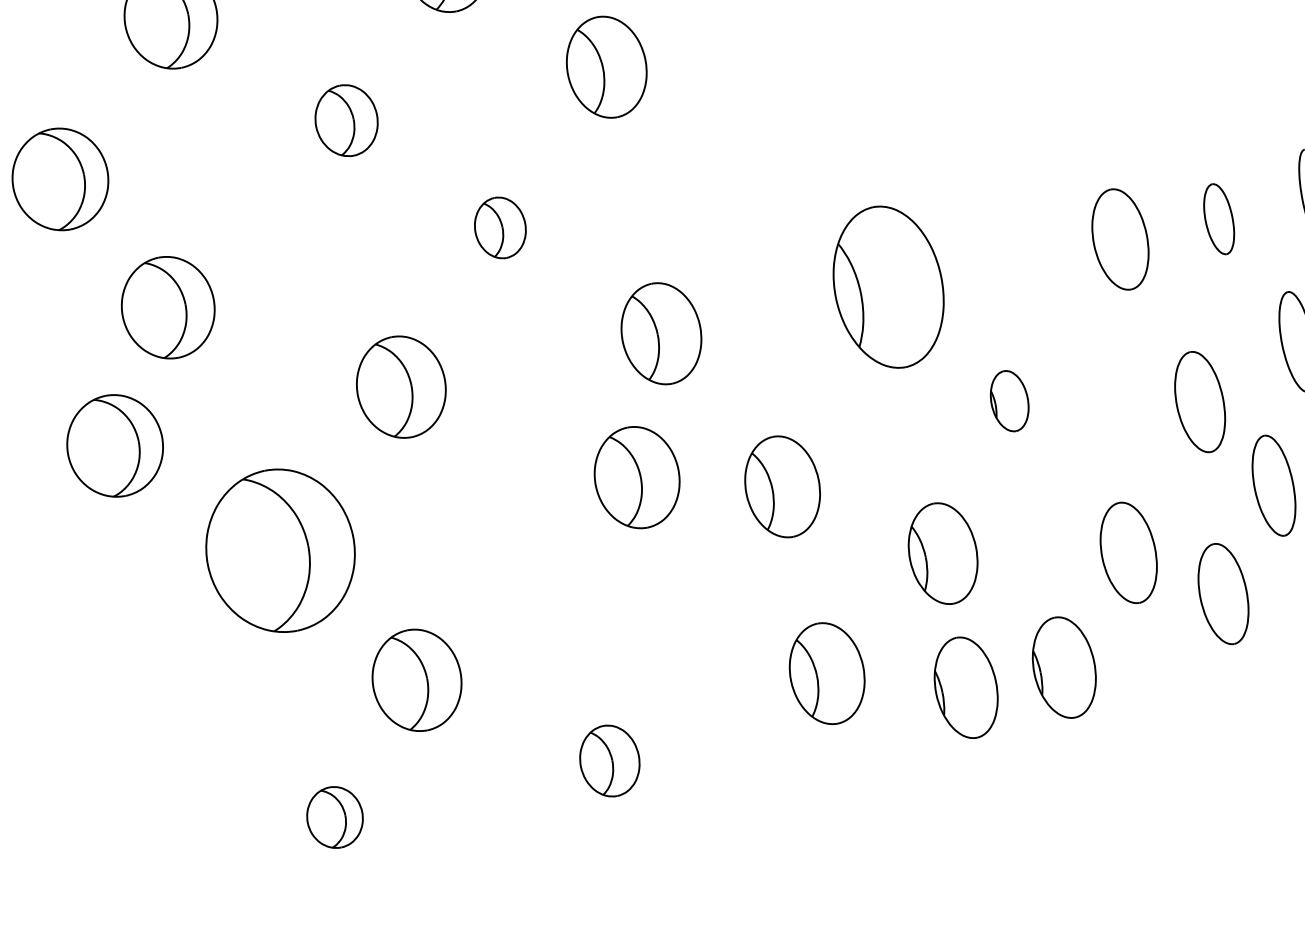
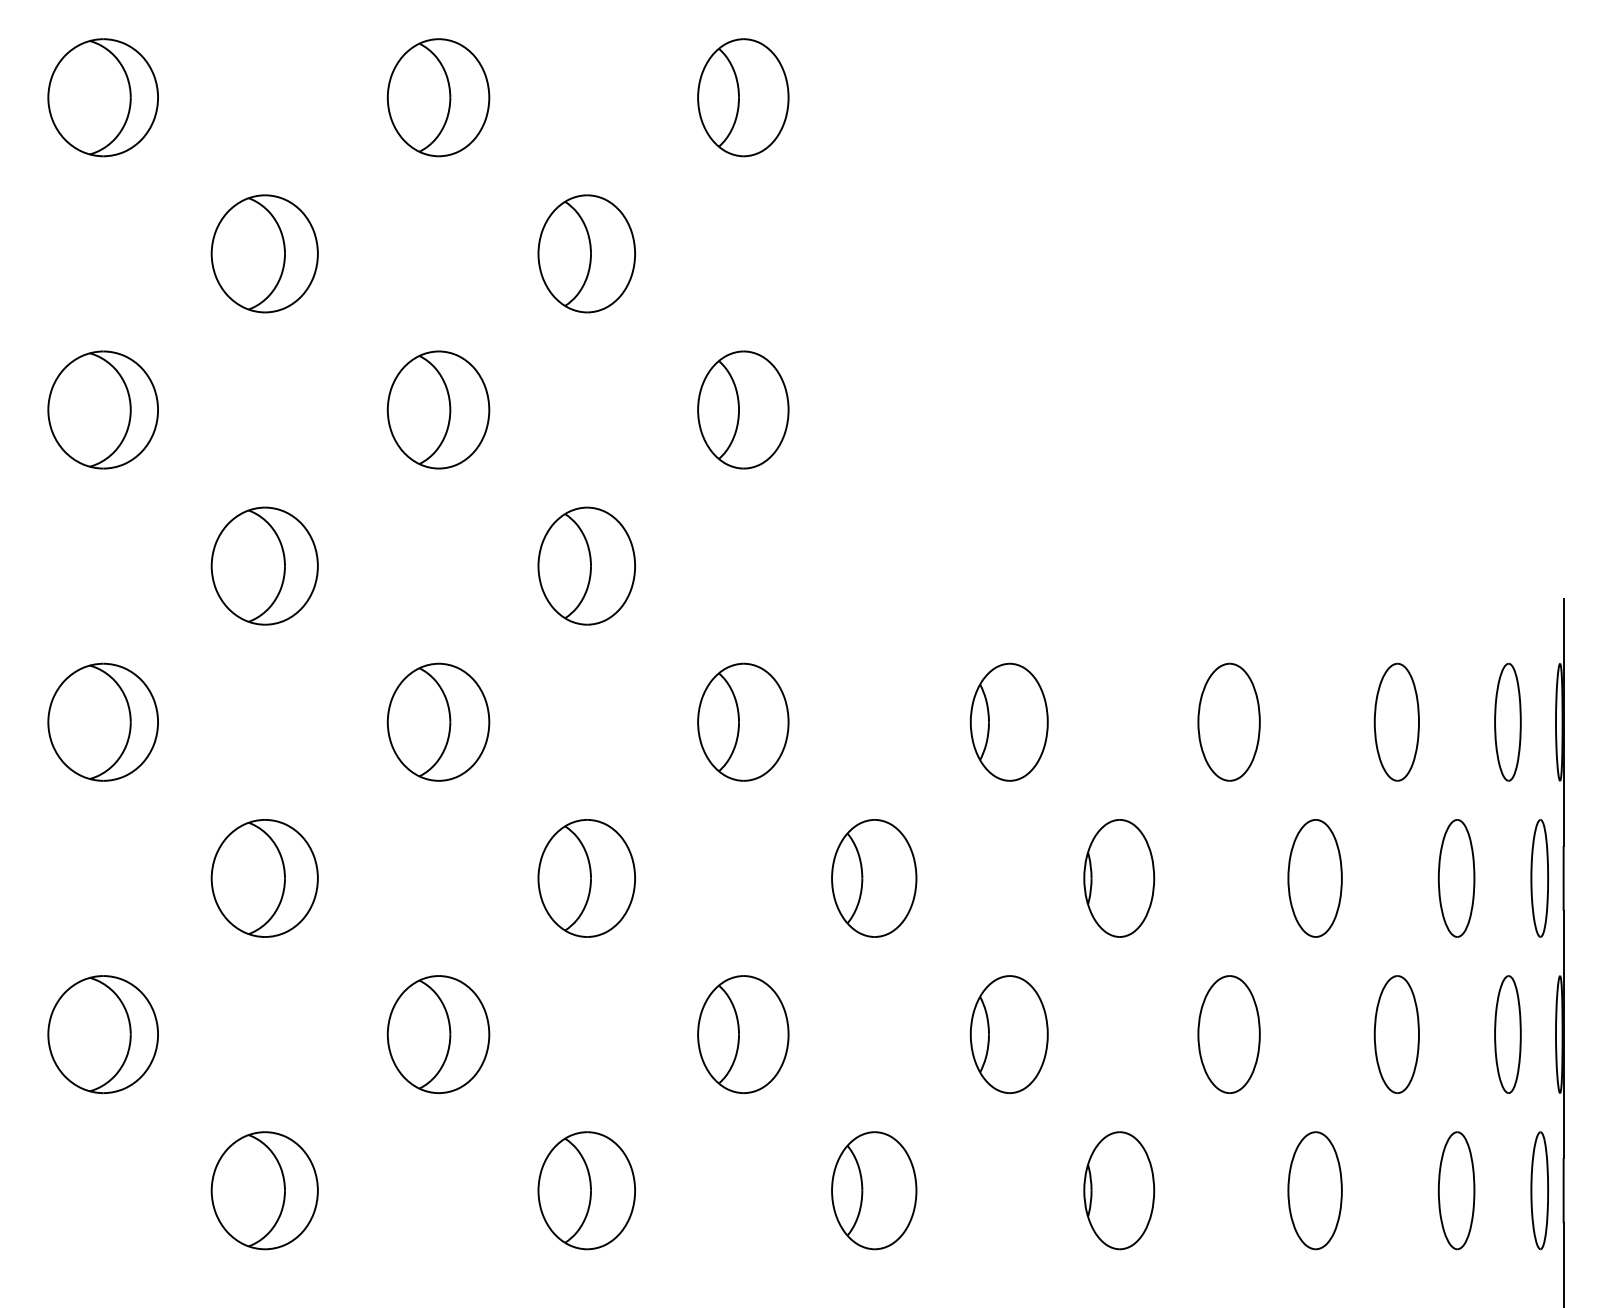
part: (346, 120) -> (438, 409), size x1.43
part: (1218, 218) -> (1396, 721), size x1.43
part: (500, 227) -> (586, 565), size x1.67
part: (1119, 239) -> (1228, 721), moved
part: (887, 286) -> (1008, 721), size x0.62
part: (167, 307) -> (264, 565), moved
part: (1009, 401) -> (1119, 878), size x1.67
part: (1199, 402) -> (1314, 878), moved
part: (636, 477) -> (586, 878), moved
part: (782, 486) -> (874, 878), moved
part: (280, 551) -> (264, 878), size x0.62
part: (1128, 553) -> (1228, 1034), moved
part: (1222, 594) -> (1314, 1190), moved
part: (716, 600) -> (743, 1034), added
part: (827, 673) -> (874, 1190), moved
part: (416, 680) -> (438, 1034), moved
part: (966, 687) -> (1004, 1190), removed
part: (169, 712) -> (102, 1034), added
part: (609, 760) -> (586, 1190), size x1.43
part: (334, 817) -> (264, 1190), size x1.67

